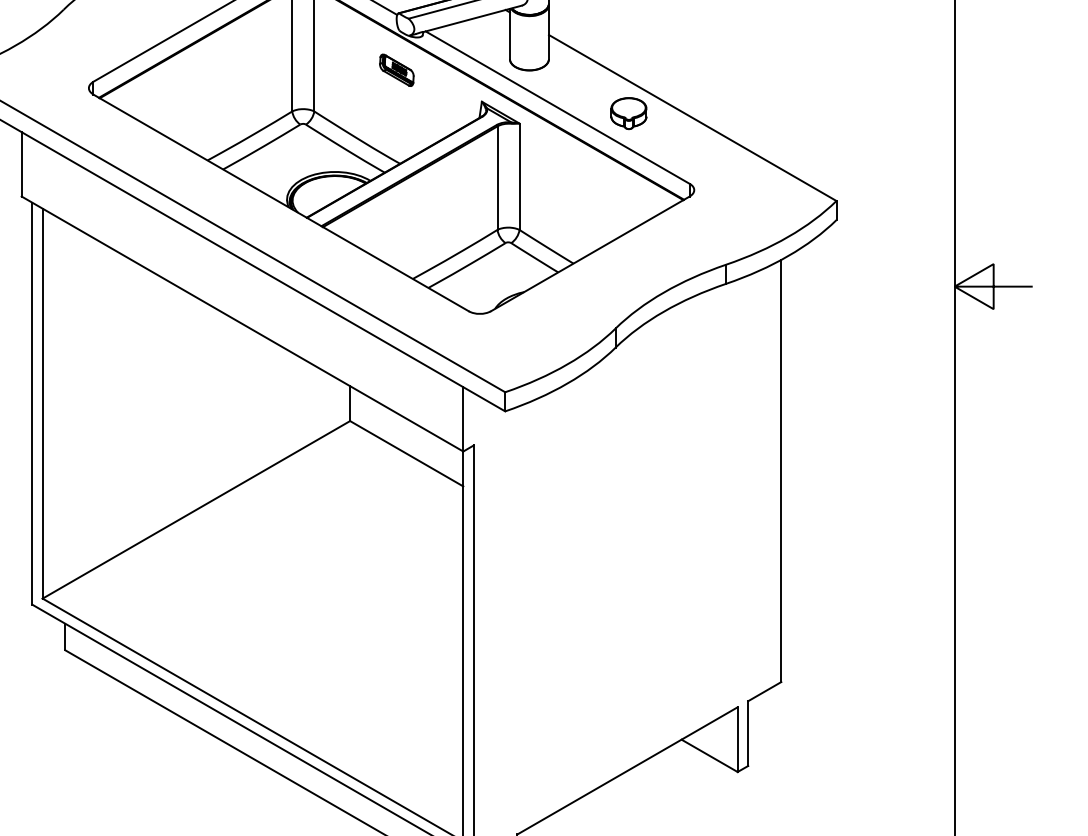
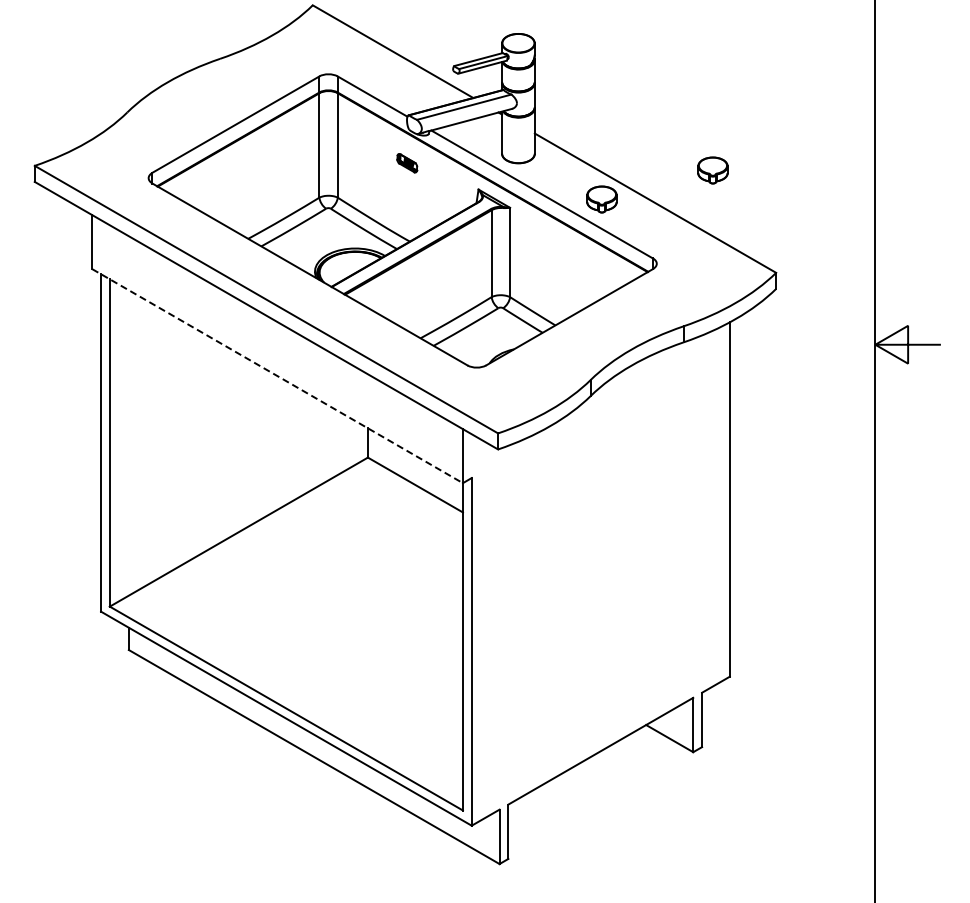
part: (397, 70) -> (407, 163), size x0.7
part: (760, 79) -> (712, 170), added
line: (243, 324) -> (278, 376), solid -> dashed

